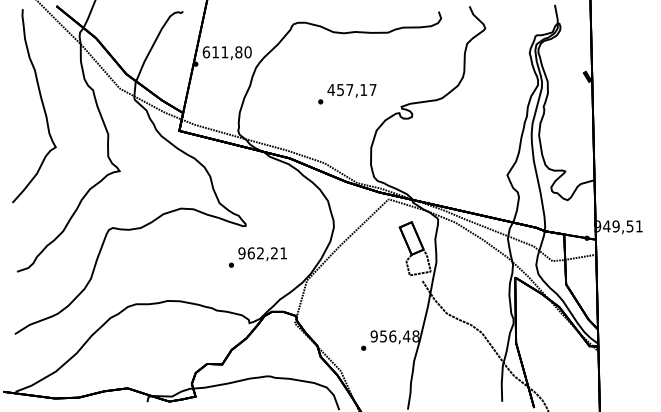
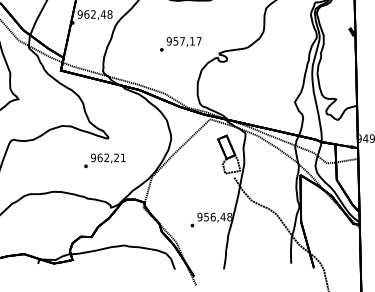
text: (226, 52) -> (94, 14), 611,80 -> 962,48
text: (331, 90) -> (169, 41), 457,17 -> 957,17
text: (257, 257) -> (104, 160), moved

